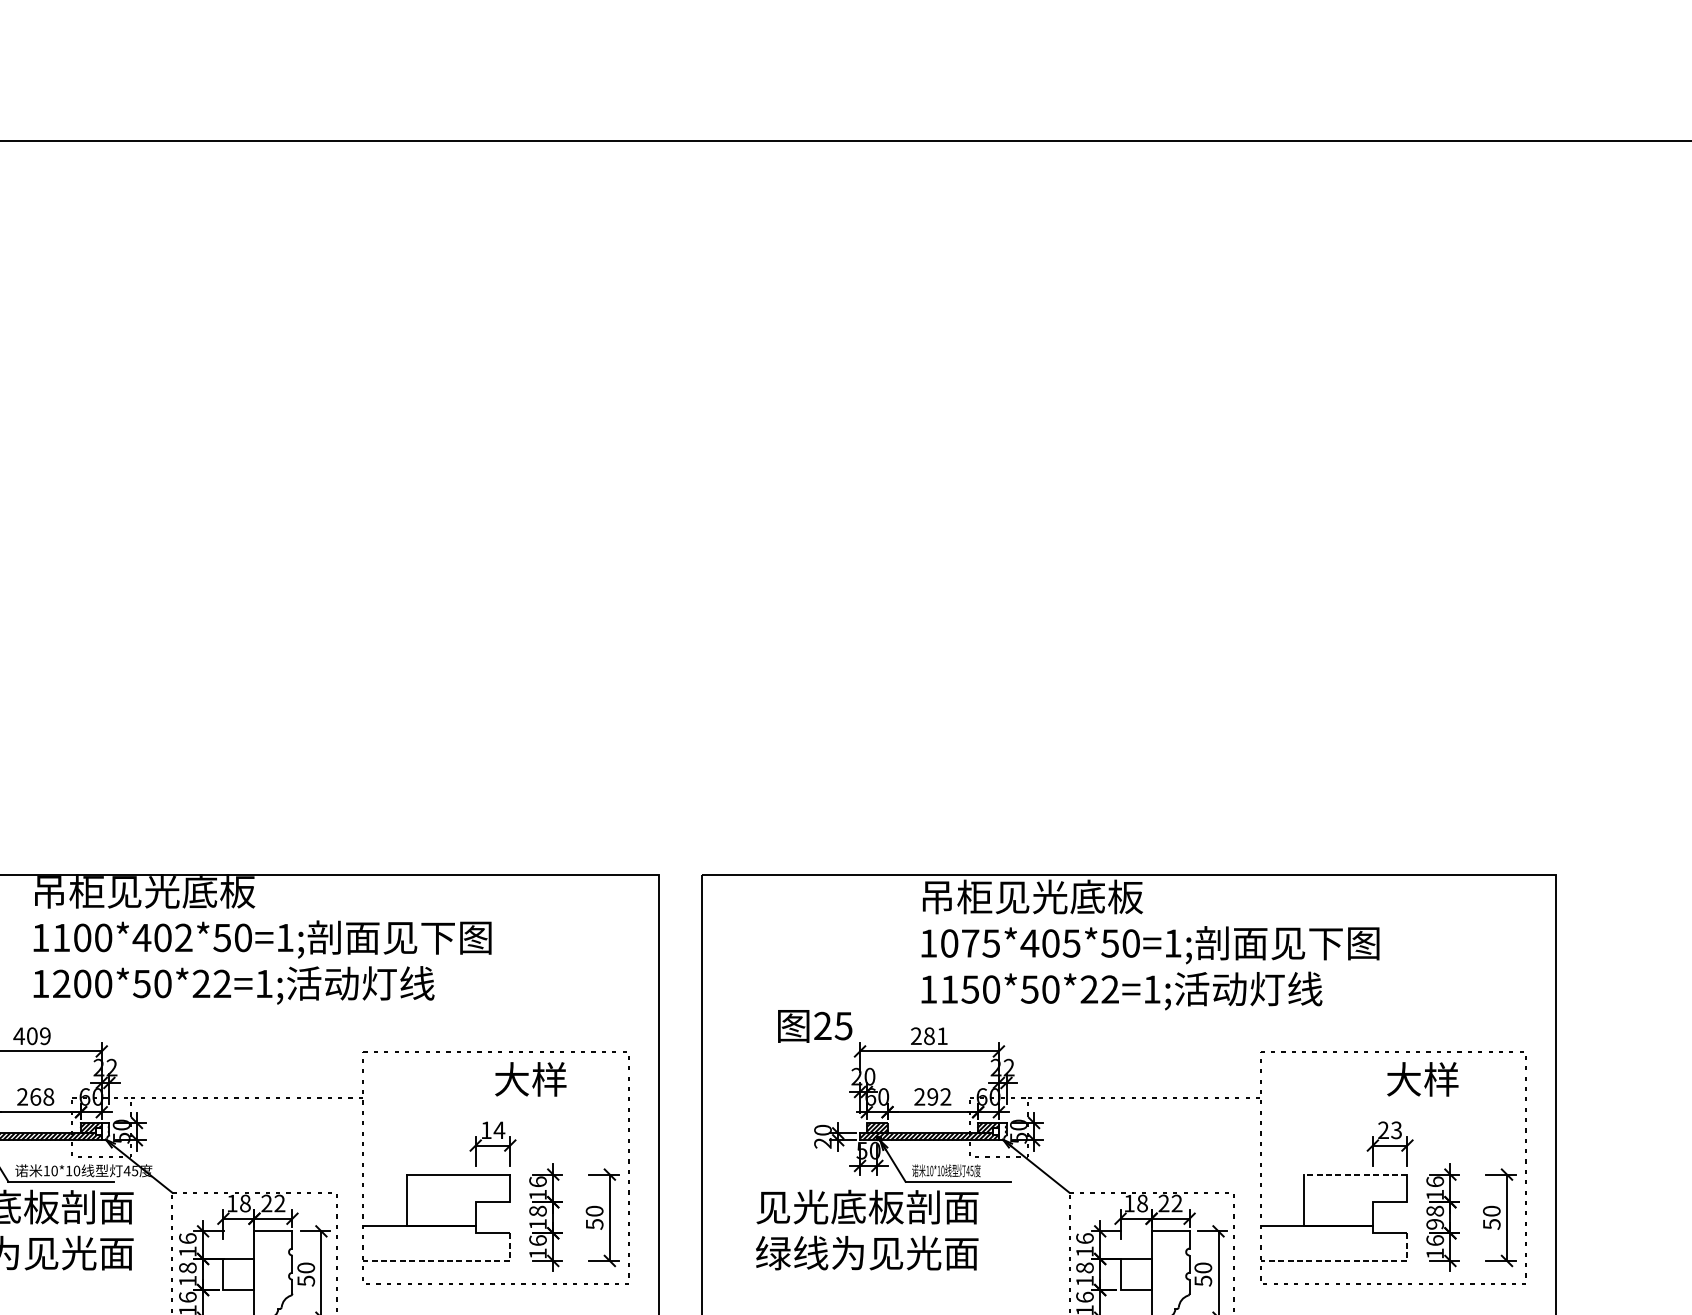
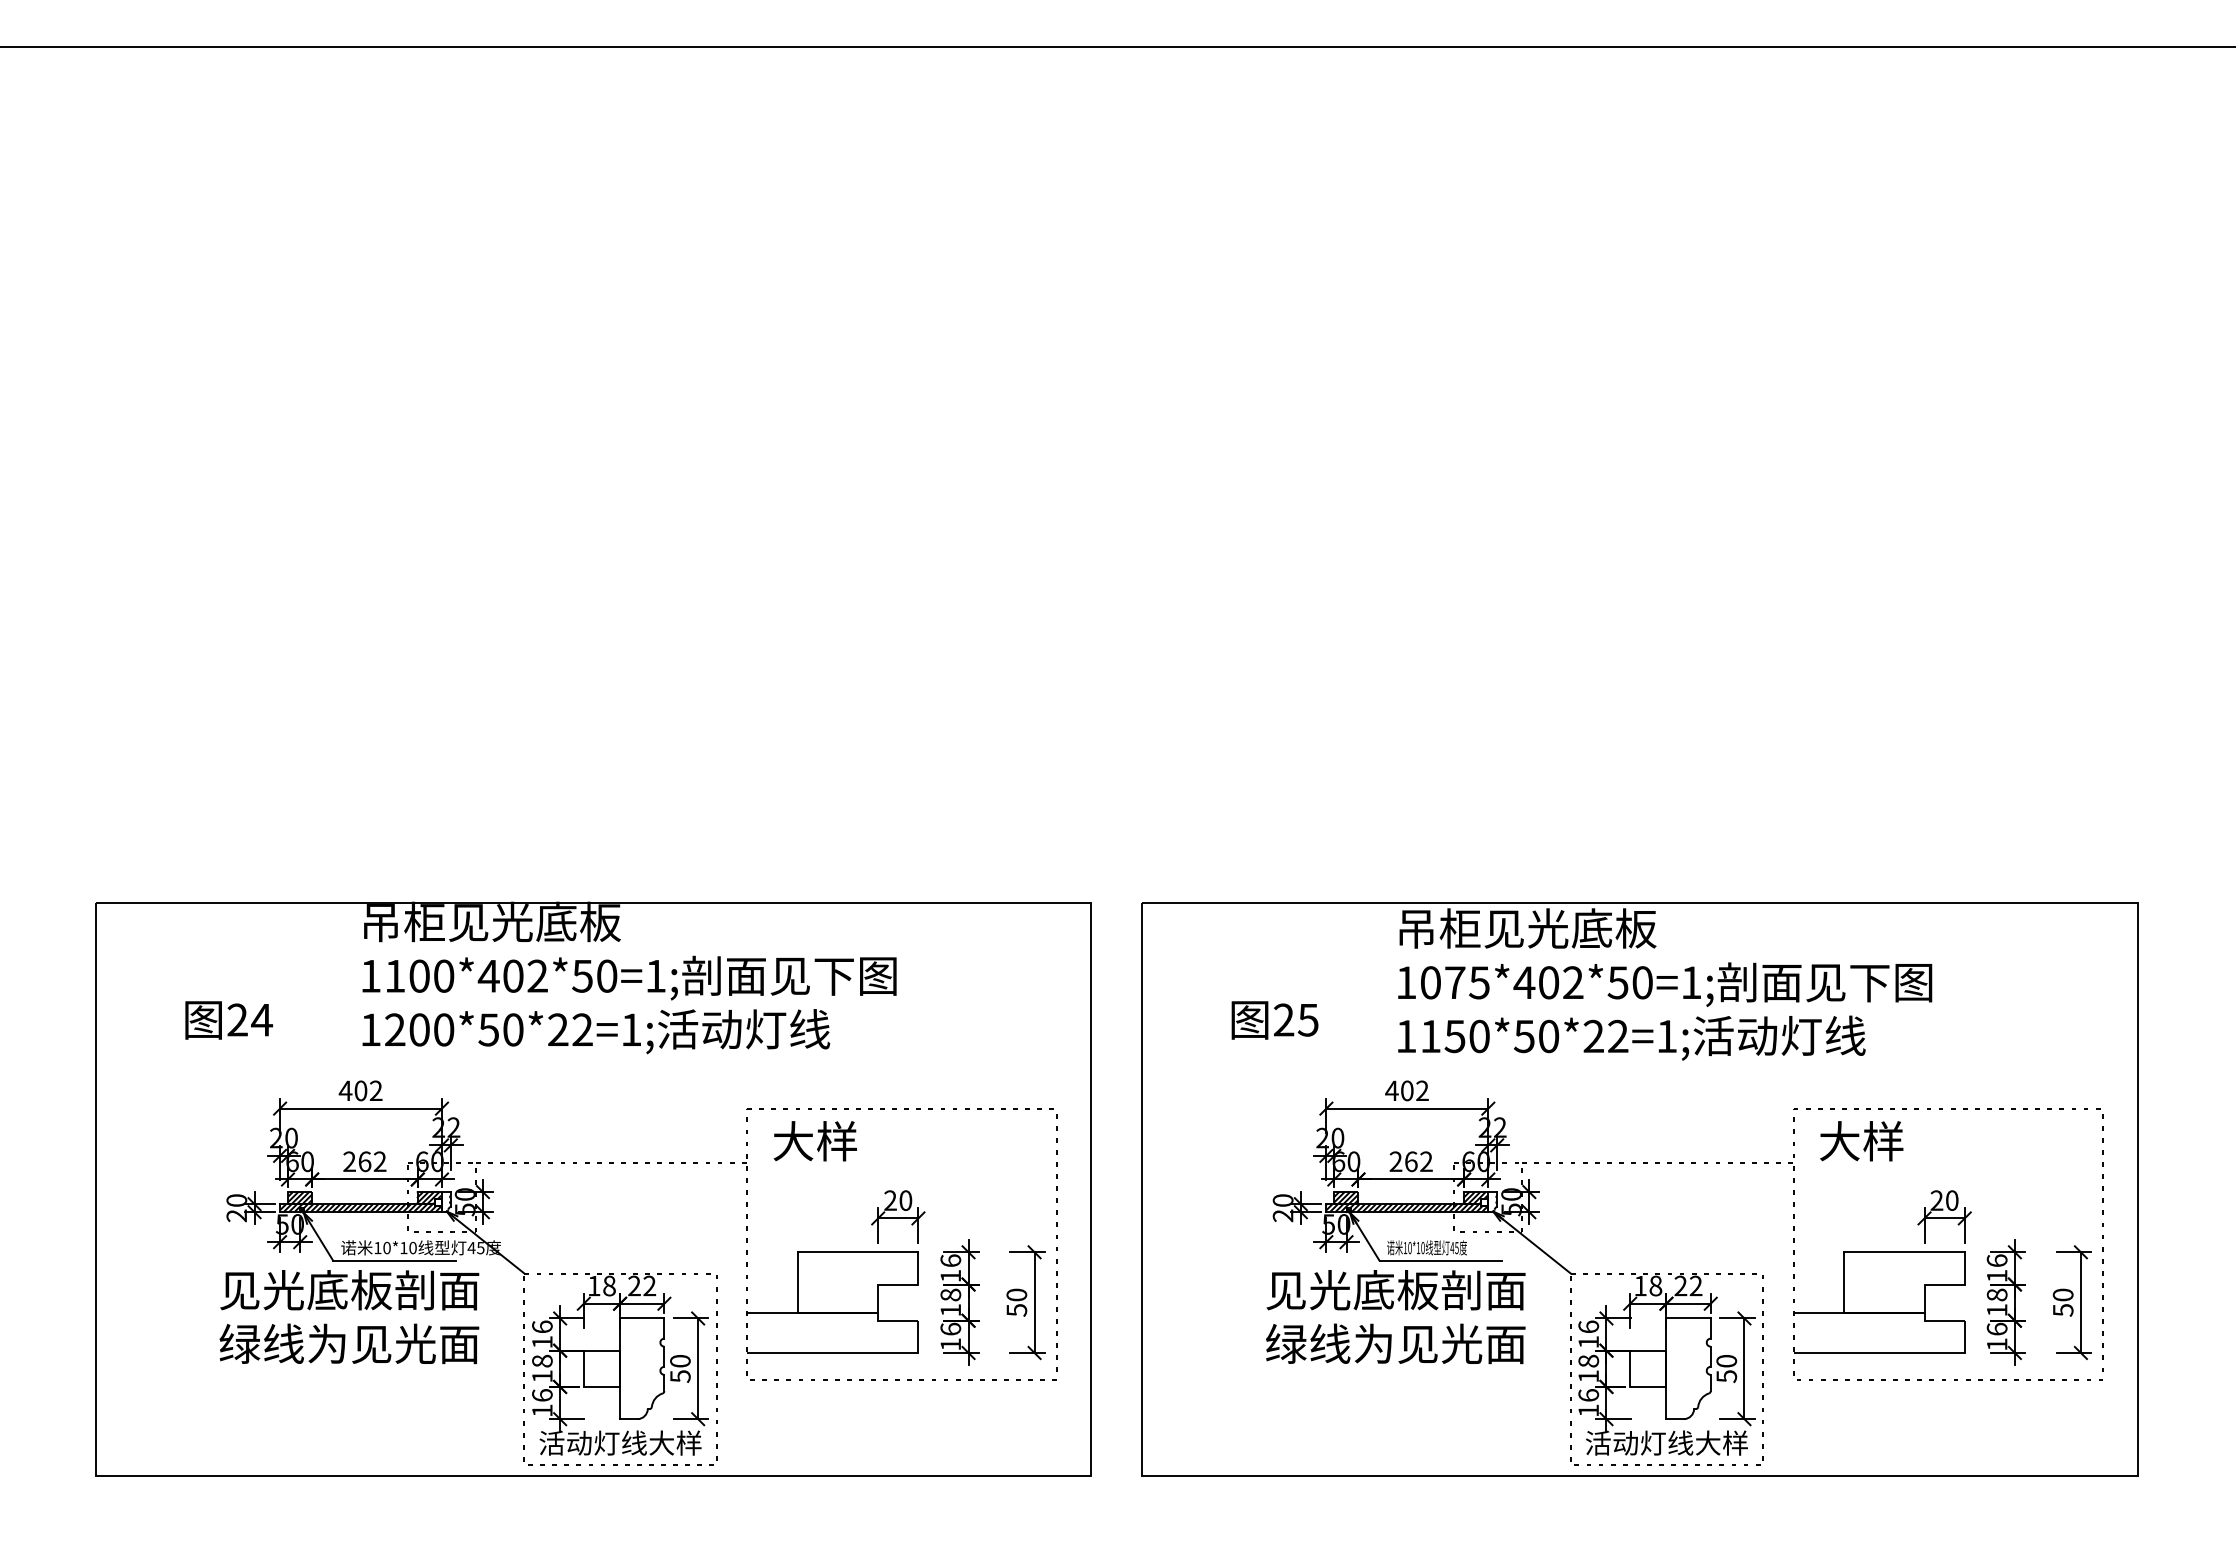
text: (1071, 943) -> (1572, 982), 1075*405*50=1; -> 1075*402*50=1;
text: (814, 1026) -> (1274, 1020), moved
text: (44, 1035) -> (375, 1090), 409 -> 402
text: (928, 1035) -> (1406, 1090), 281 -> 402
text: (530, 1079) -> (814, 1141), moved
text: (1422, 1079) -> (1861, 1141), moved
text: (48, 1096) -> (379, 1161), 268 -> 262
text: (933, 1096) -> (1411, 1161), 292 -> 262
text: (493, 1130) -> (898, 1200), 14 -> 20
text: (1396, 1130) -> (1951, 1200), 23 -> 20
line: (1354, 1174) -> (1903, 1252), dashed -> solid
text: (1434, 1224) -> (1996, 1310), 98 -> 18
text: (867, 1230) -> (1395, 1317), moved
line: (451, 1260) -> (849, 1352), dashed -> solid
line: (1348, 1260) -> (1896, 1352), dashed -> solid

